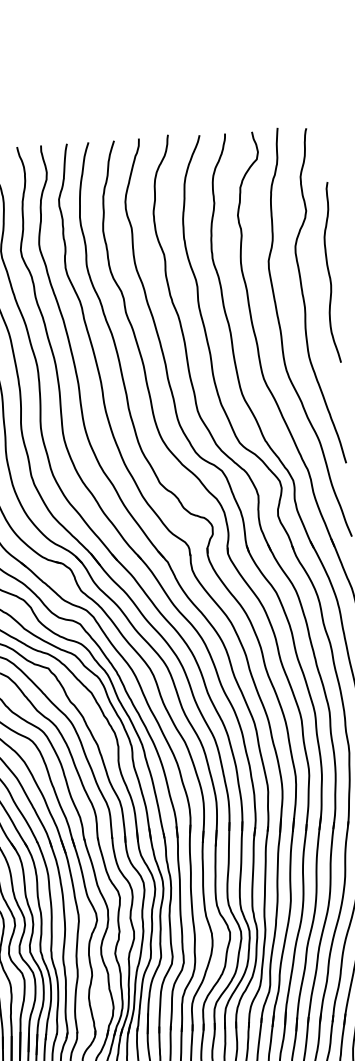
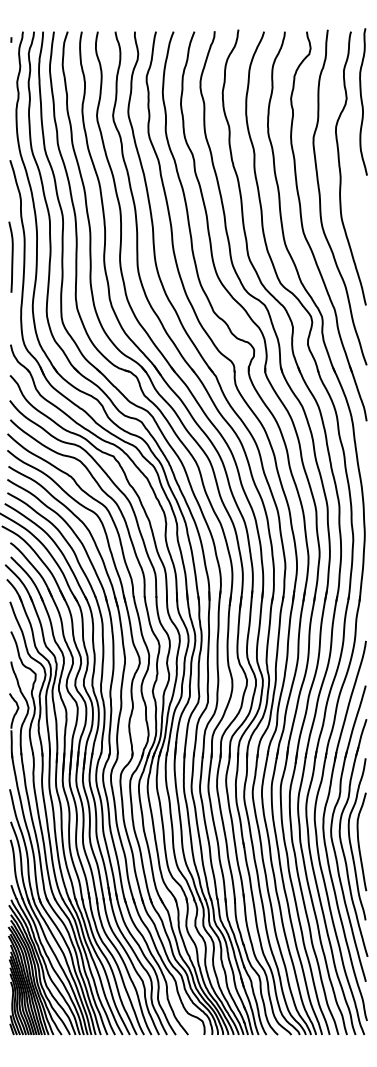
curve: (329, 272) -> (362, 101), moved

